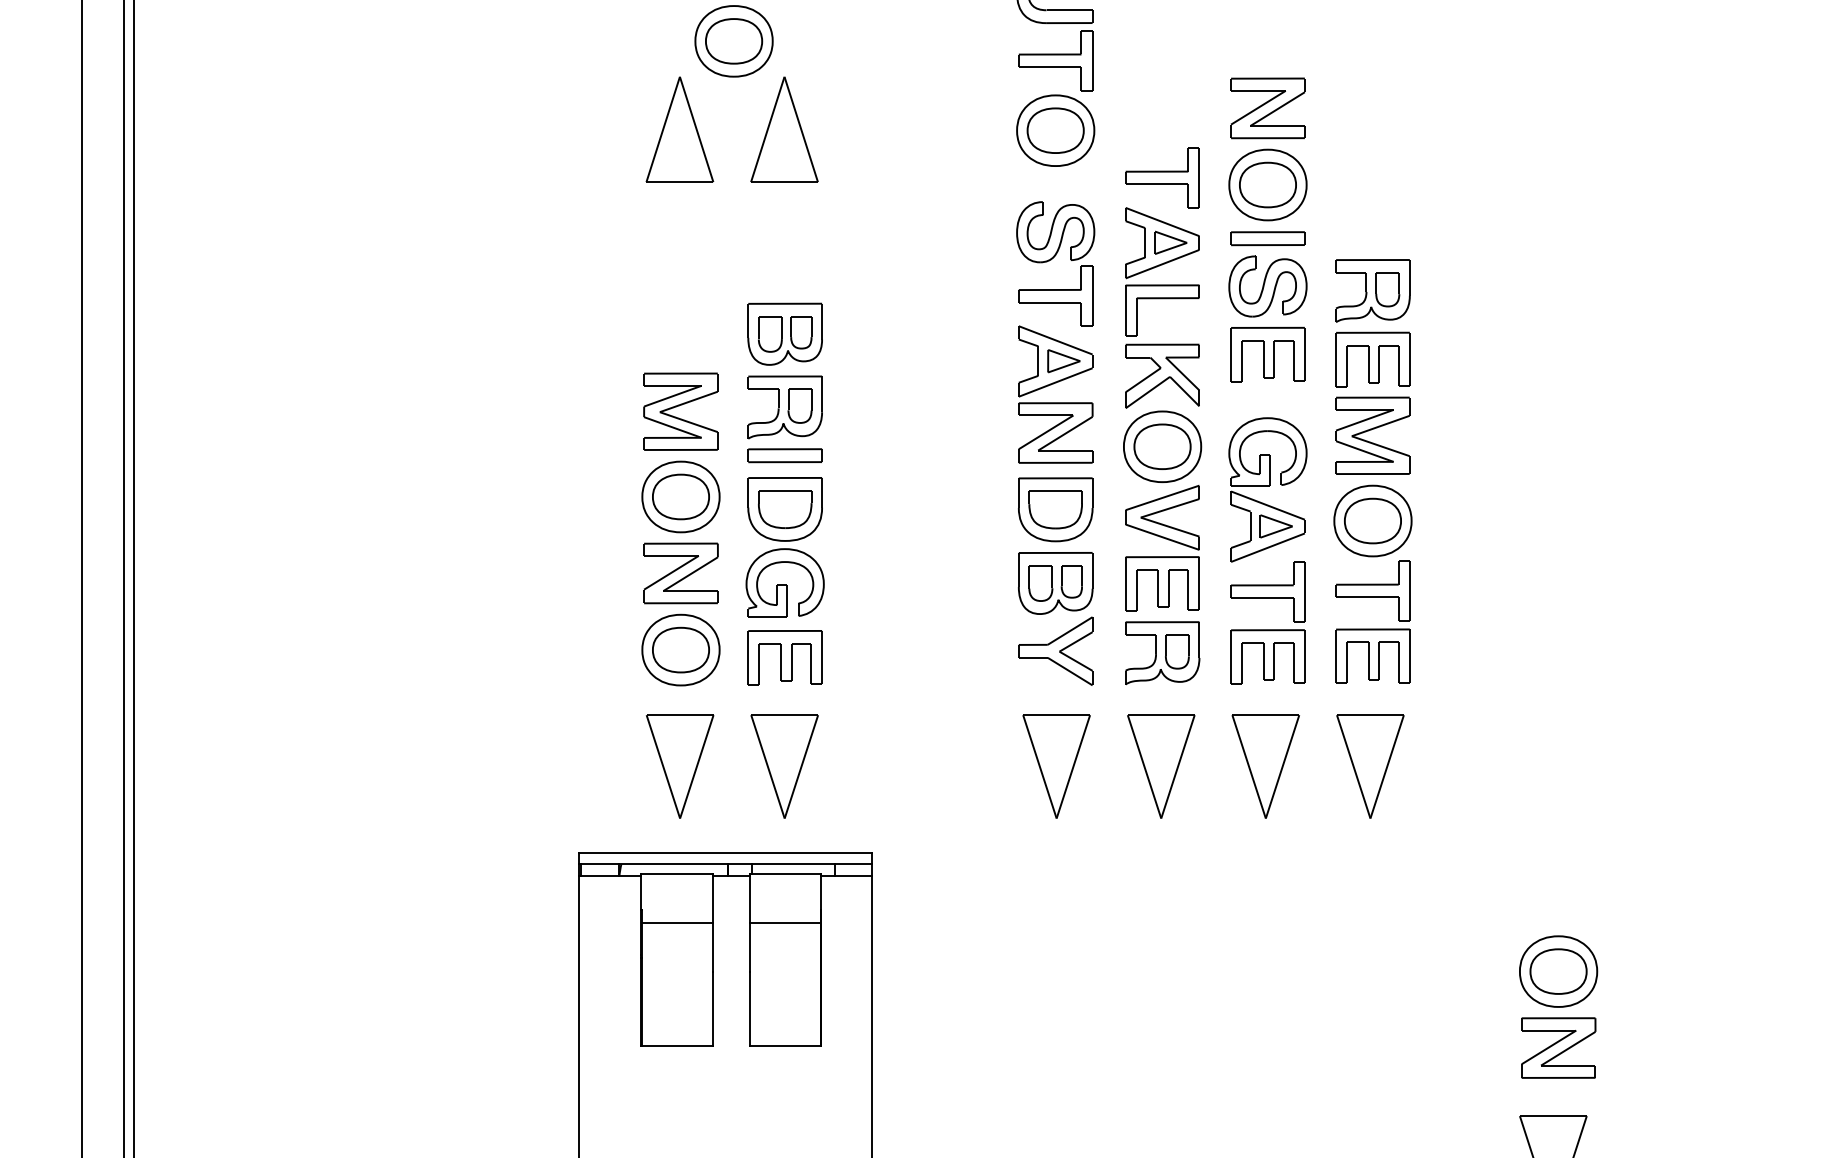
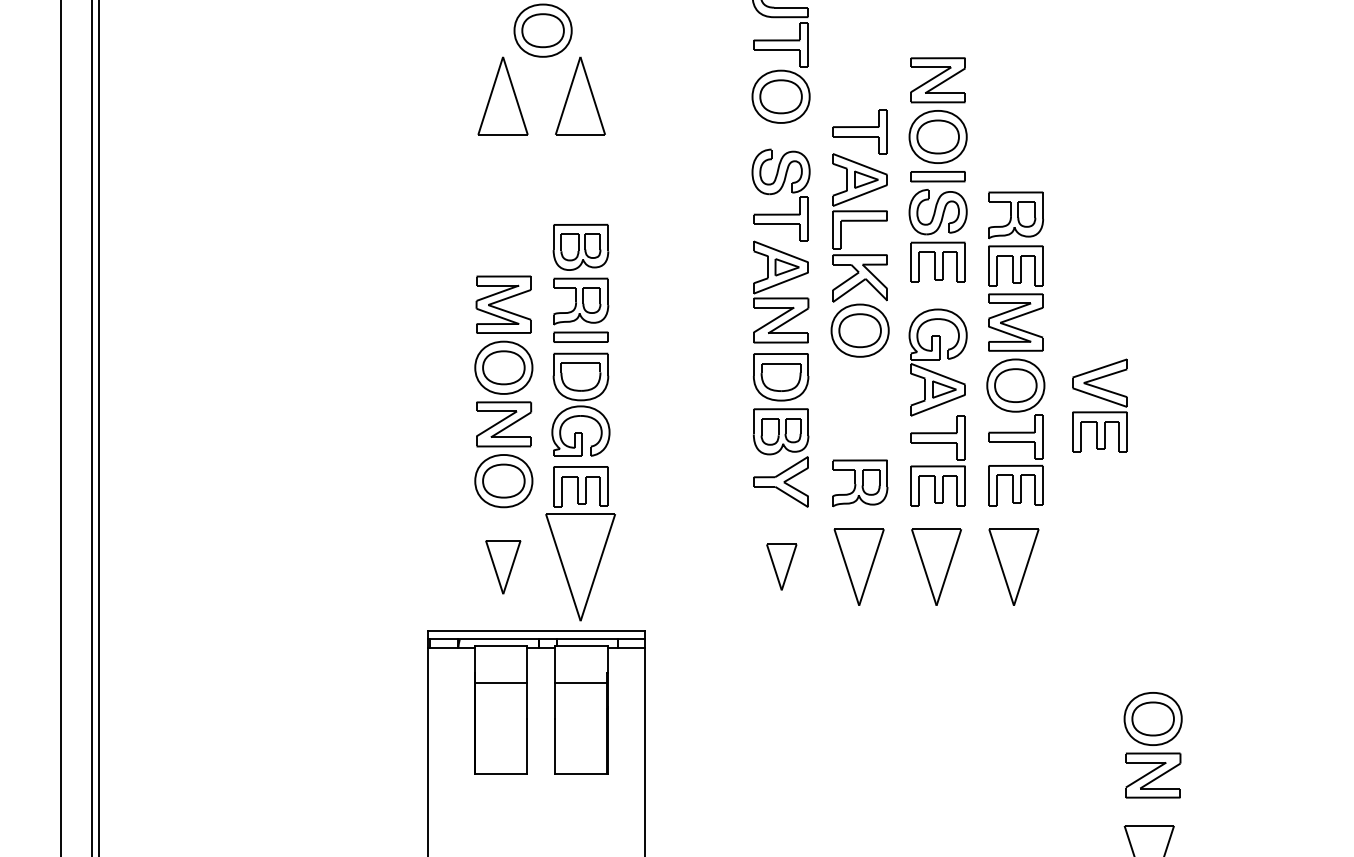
part: (1162, 556) -> (1099, 411), moved
part: (680, 766) -> (503, 567), size x0.7
part: (784, 766) -> (580, 567), size x1.4
part: (1056, 766) -> (781, 567), size x0.6

